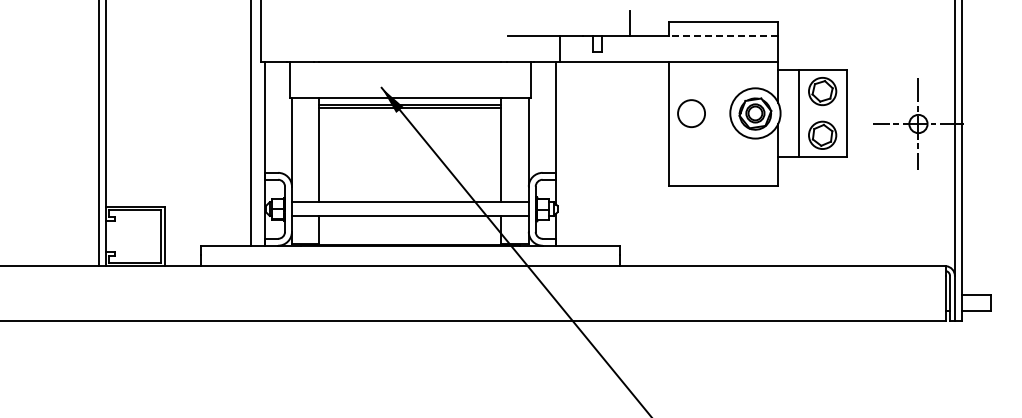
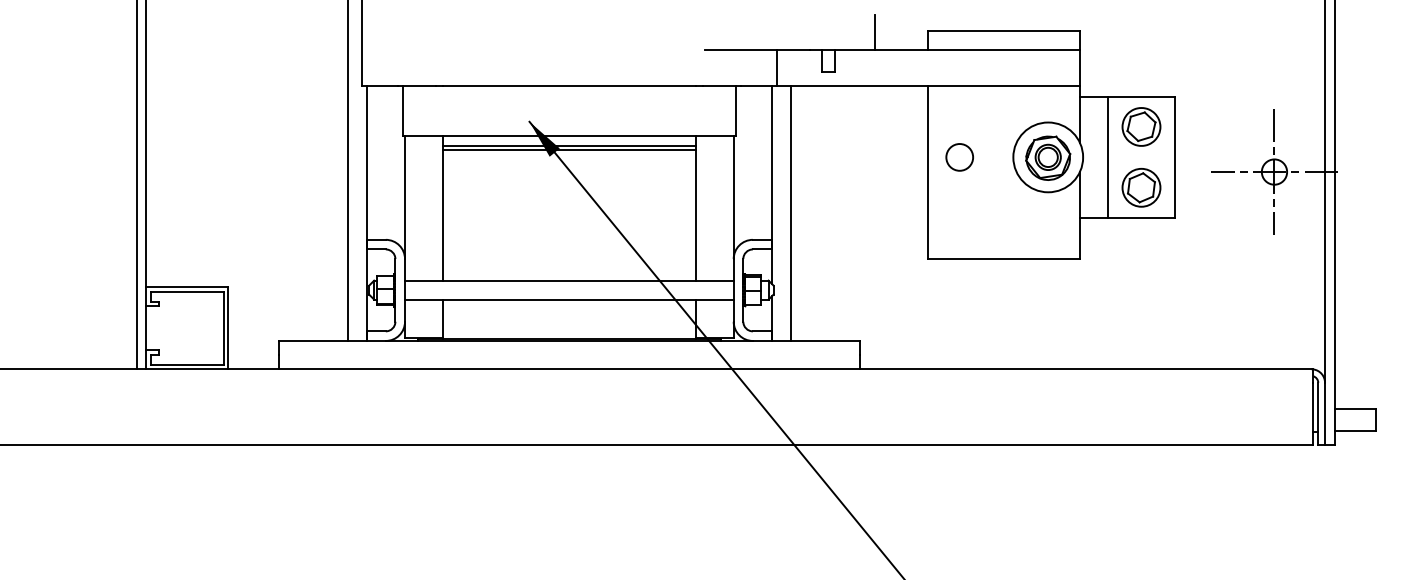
line: (723, 36) -> (1003, 50), dashed -> solid
circle: (691, 112) -> (959, 156), size x0.71
line: (569, 153) -> (790, 212), added

